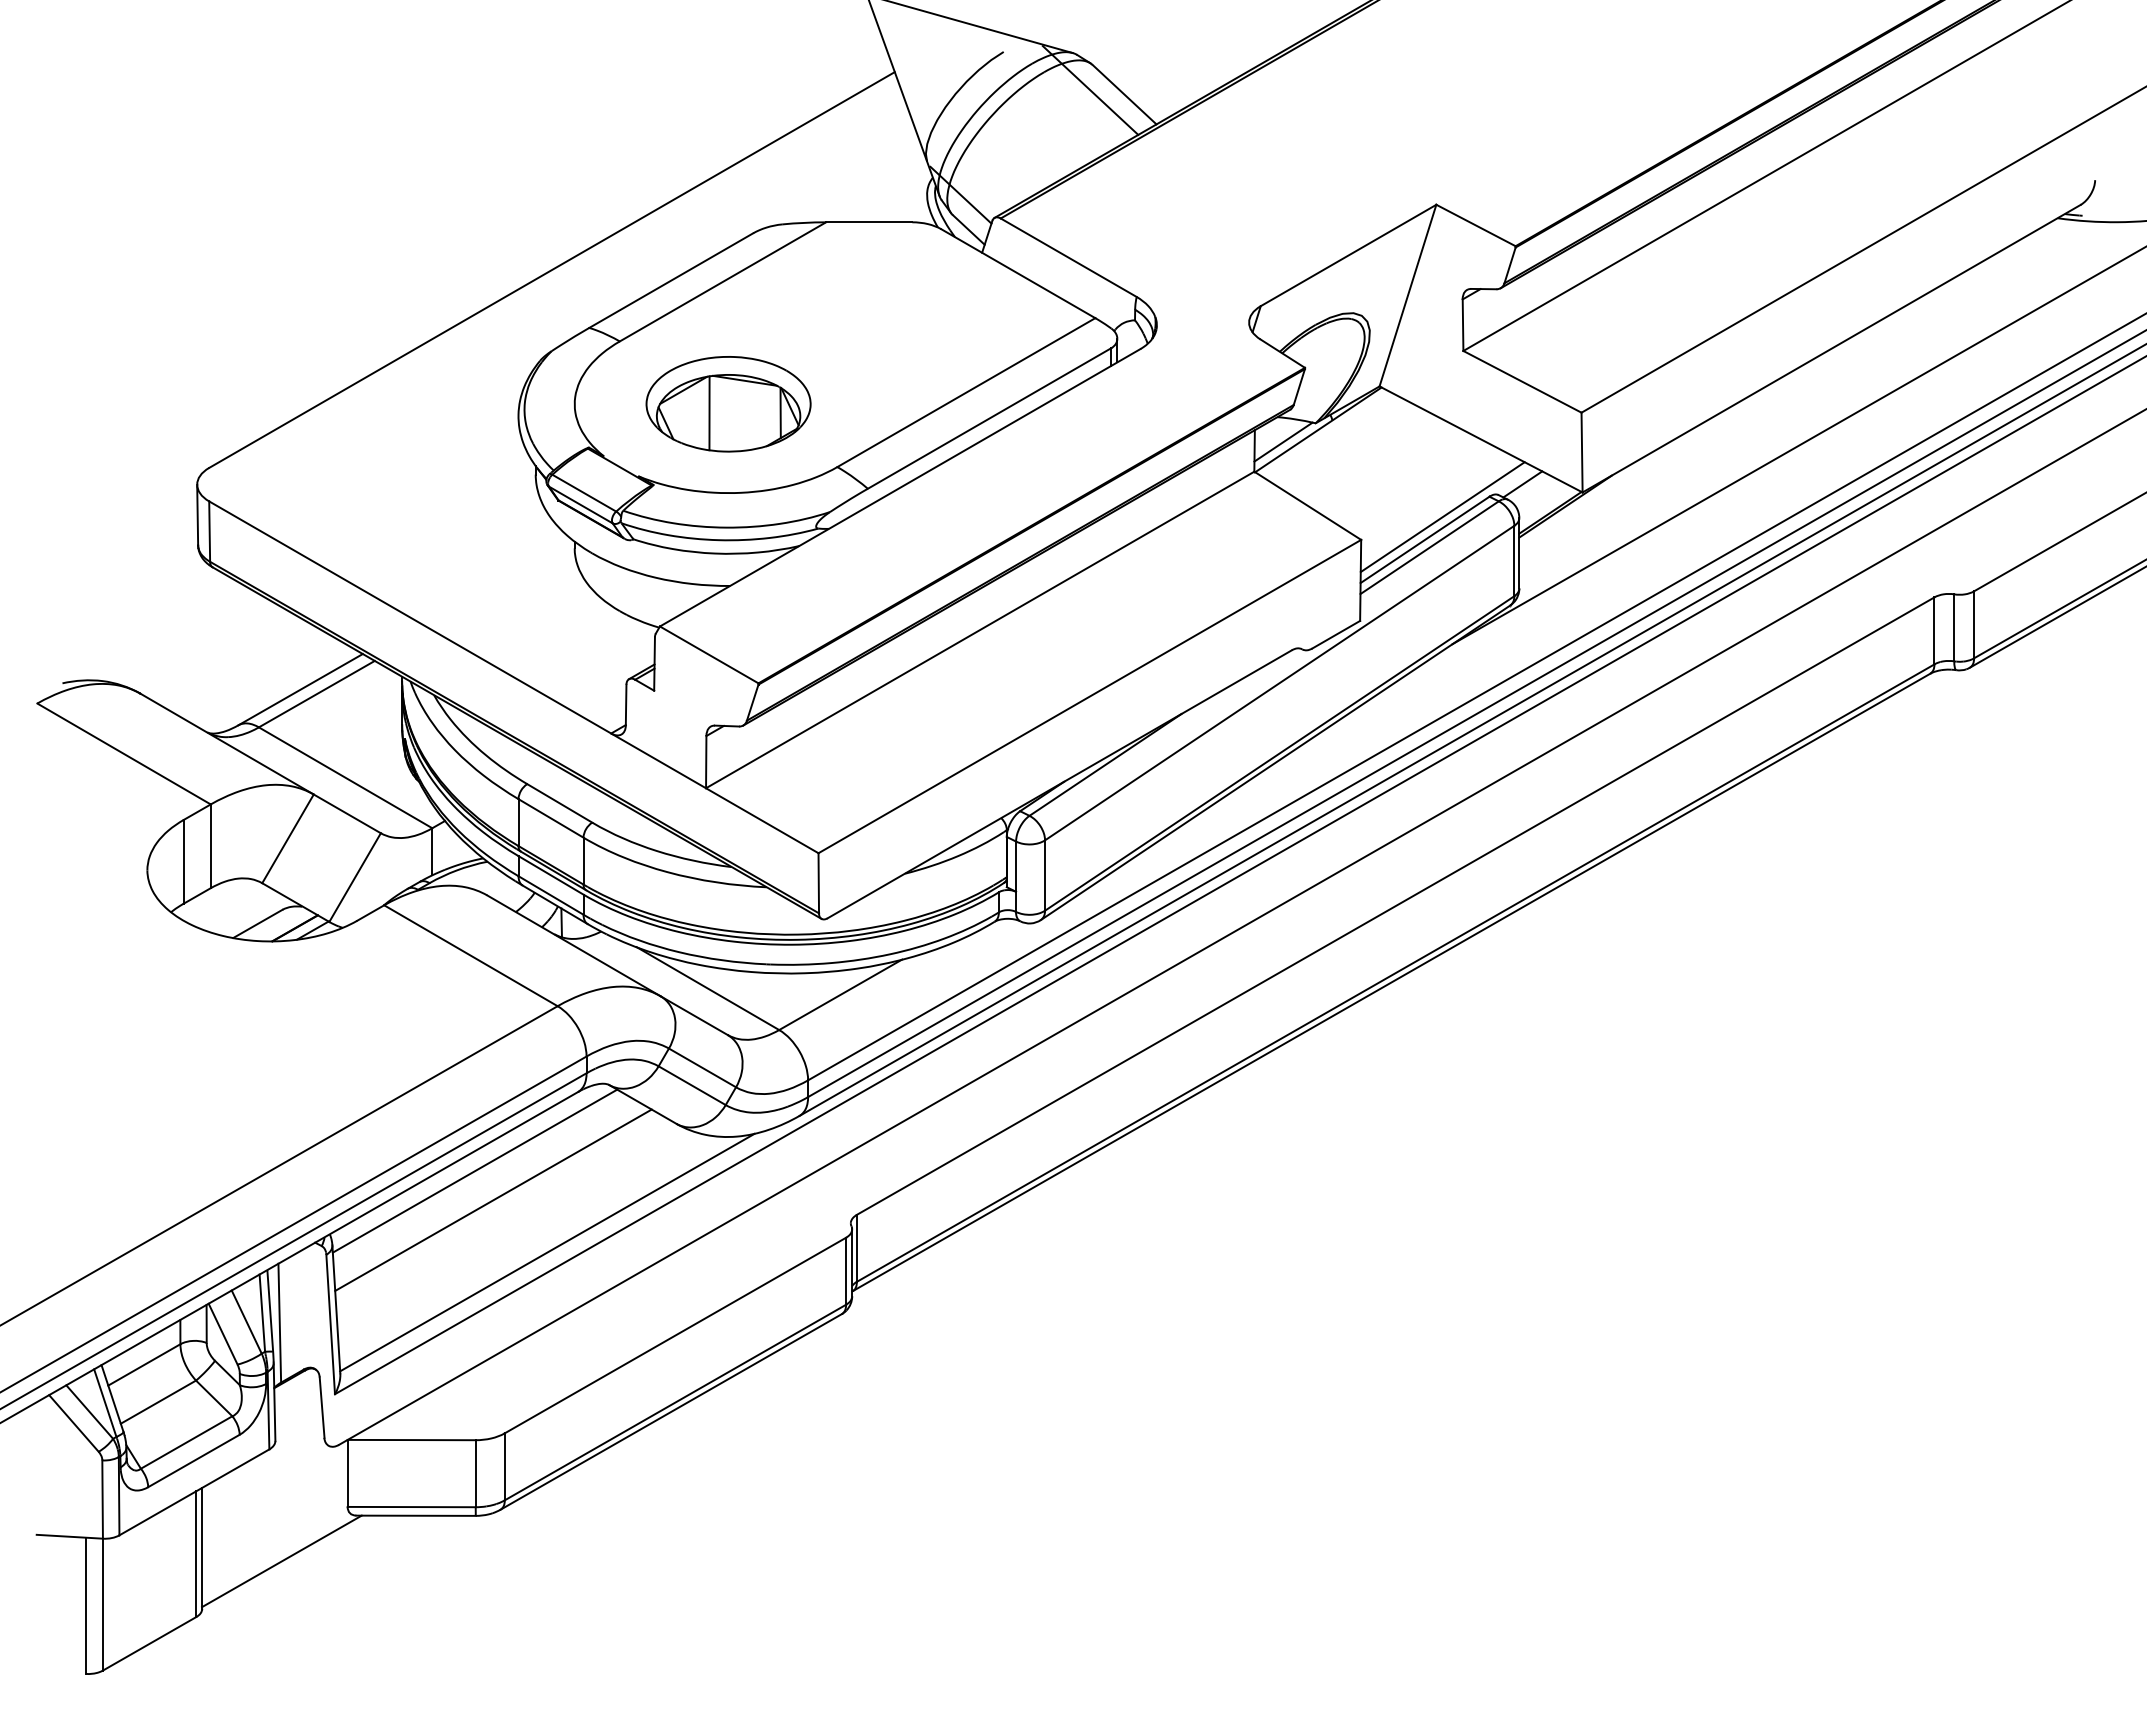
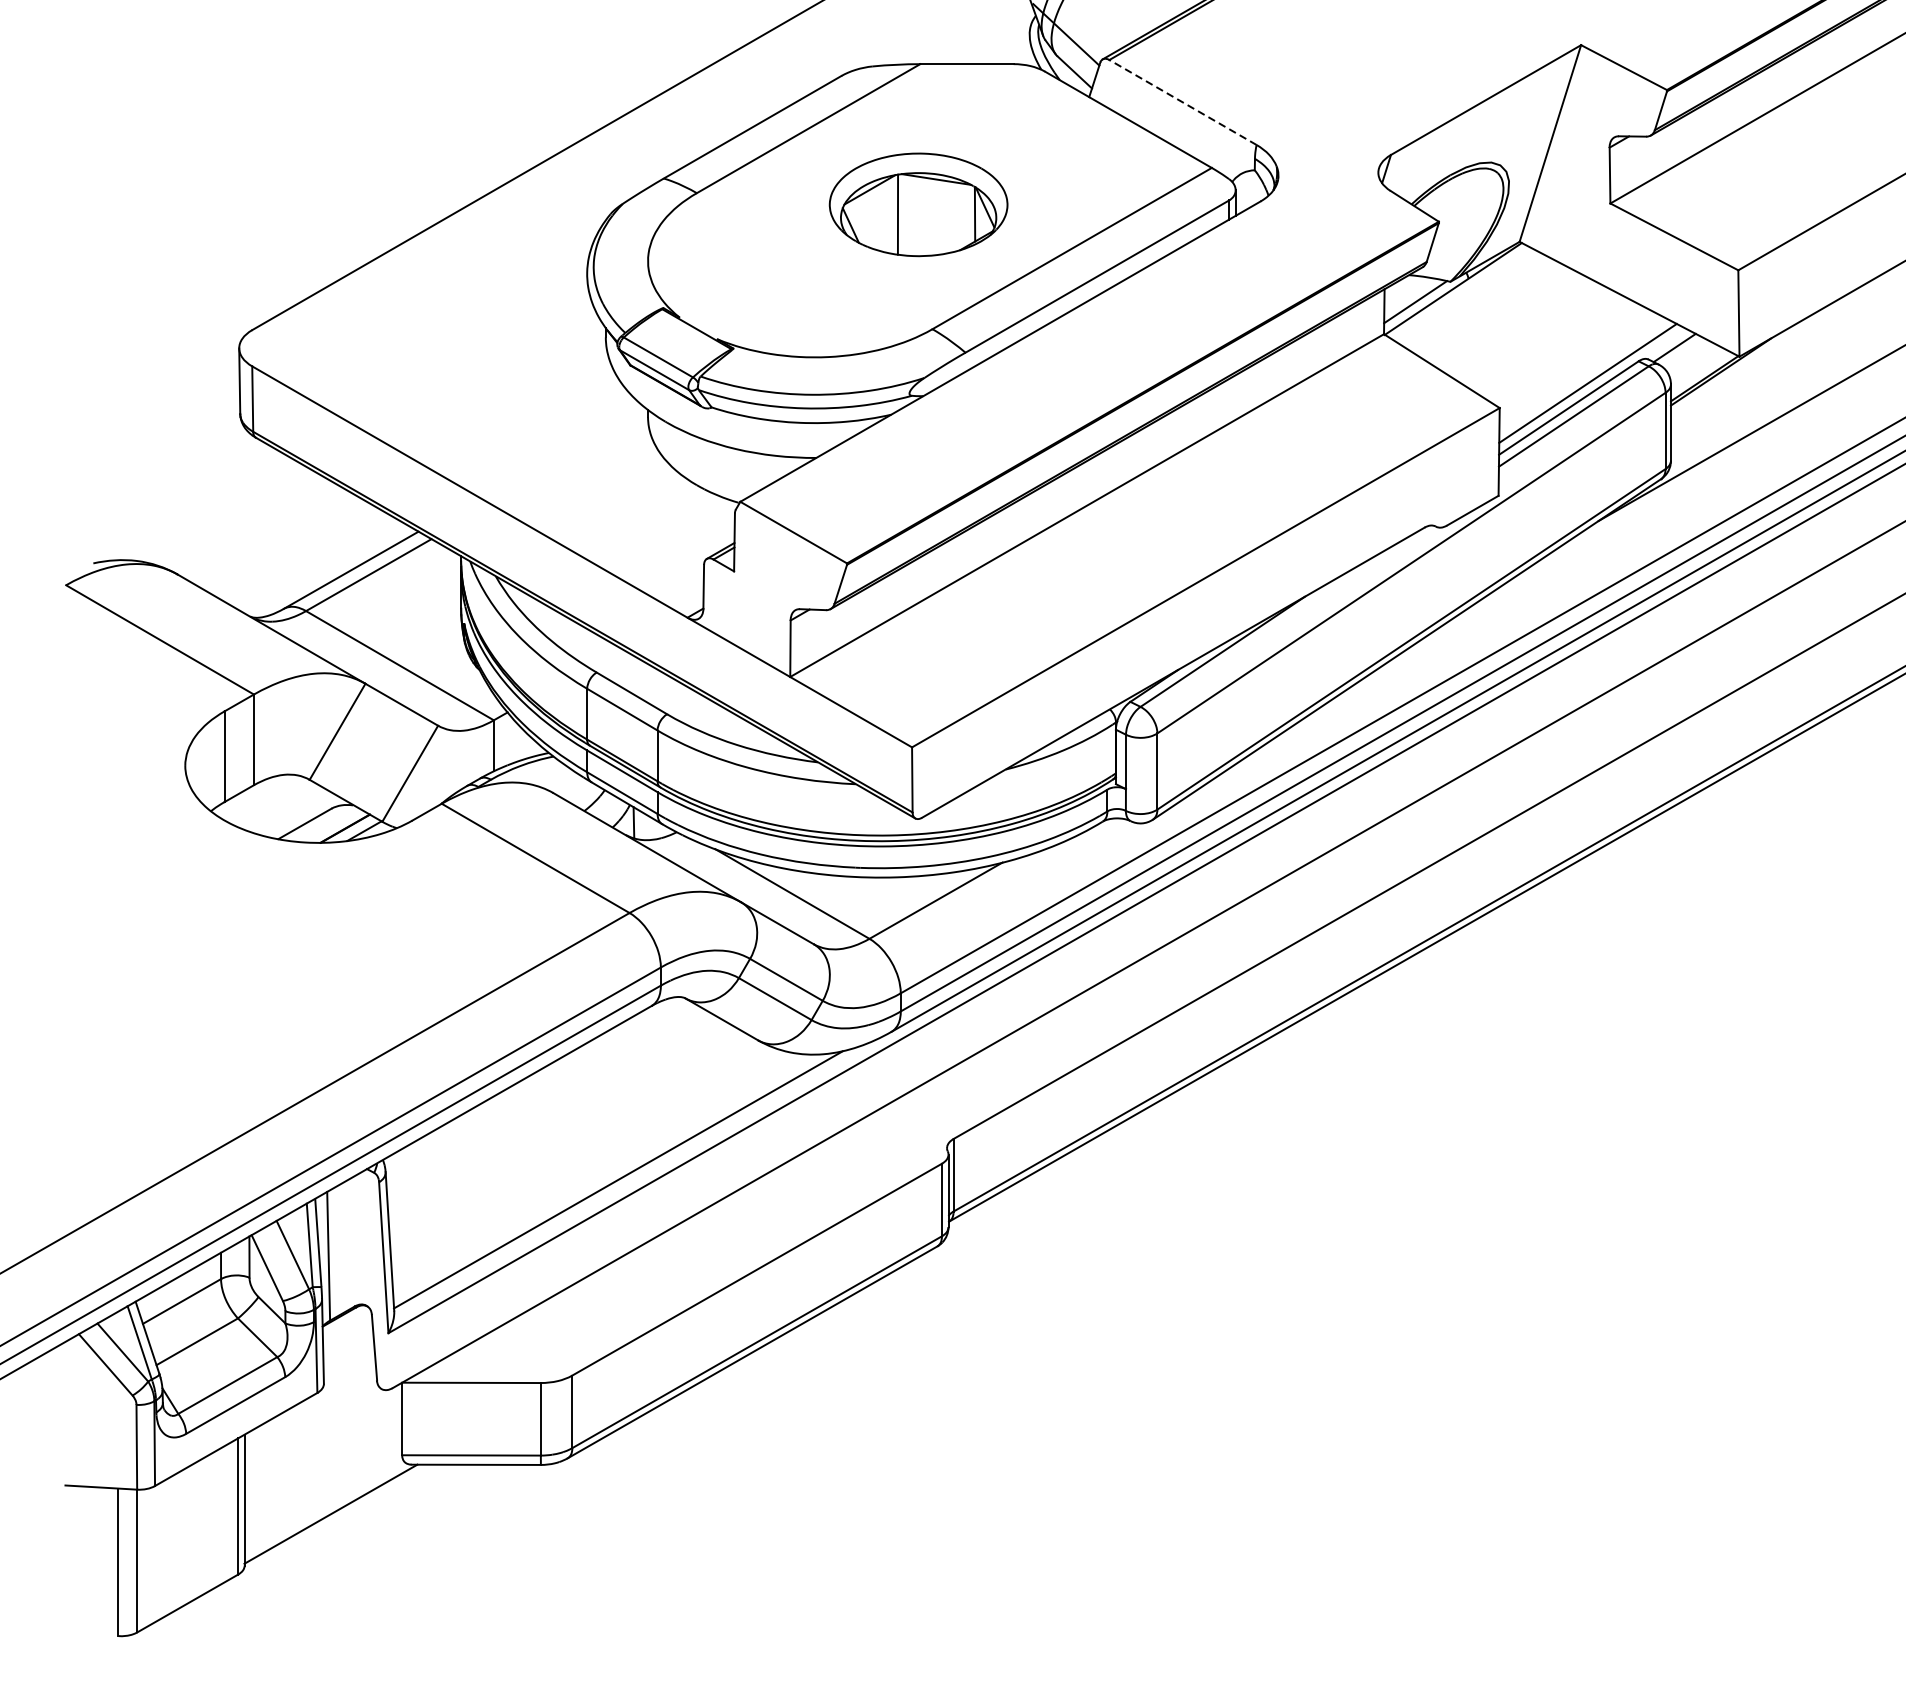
line: (1068, 257) -> (1182, 102), solid -> dashed
part: (728, 404) -> (918, 205), moved
line: (474, 1170) -> (539, 1090), removed
line: (493, 1199) -> (560, 1122), removed

